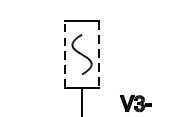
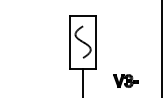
line: (64, 53) -> (69, 41), dashed -> solid
line: (98, 55) -> (96, 42), dashed -> solid

